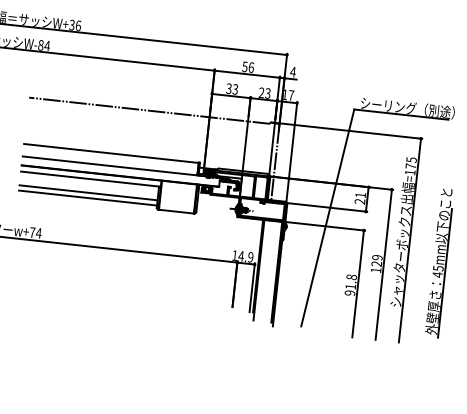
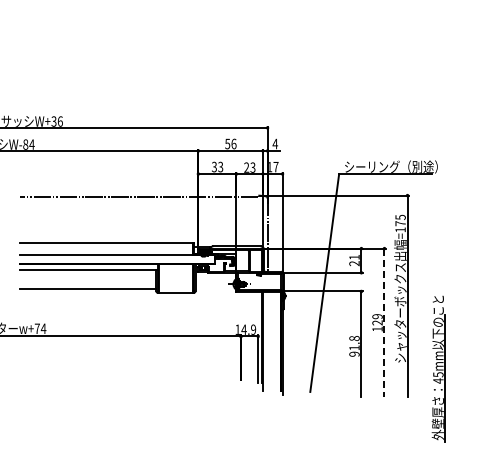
line: (88, 192) -> (87, 283), removed
part: (439, 262) -> (438, 368), moved
line: (383, 265) -> (384, 323), solid -> dashed

